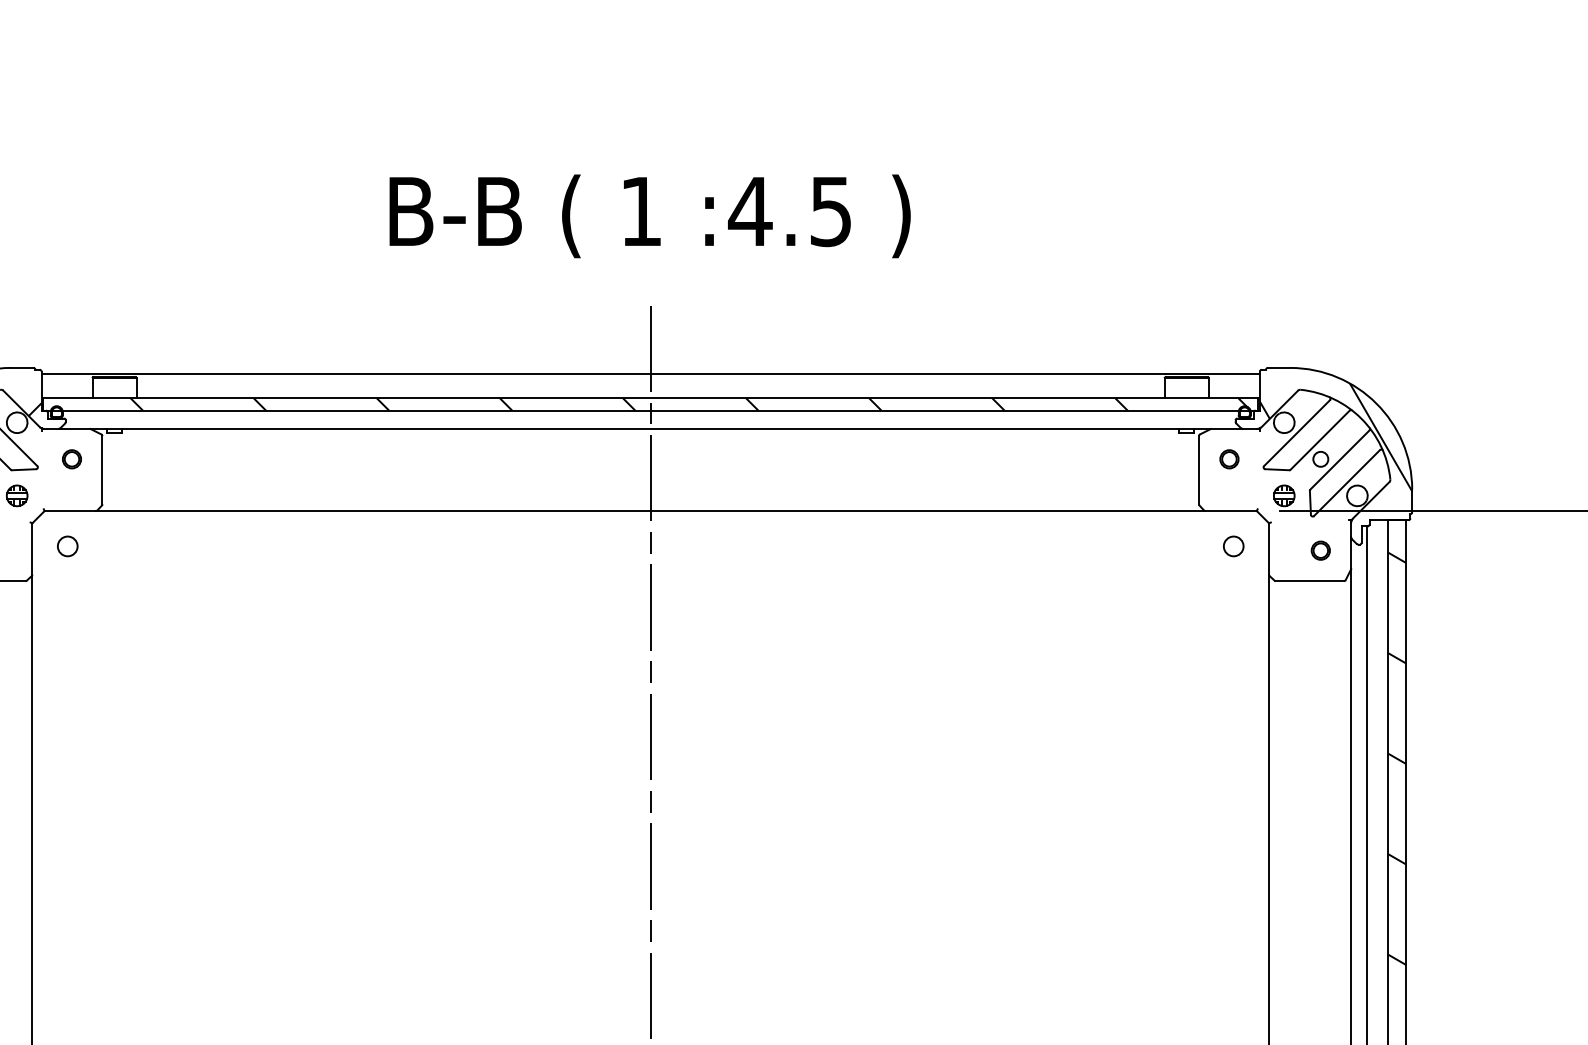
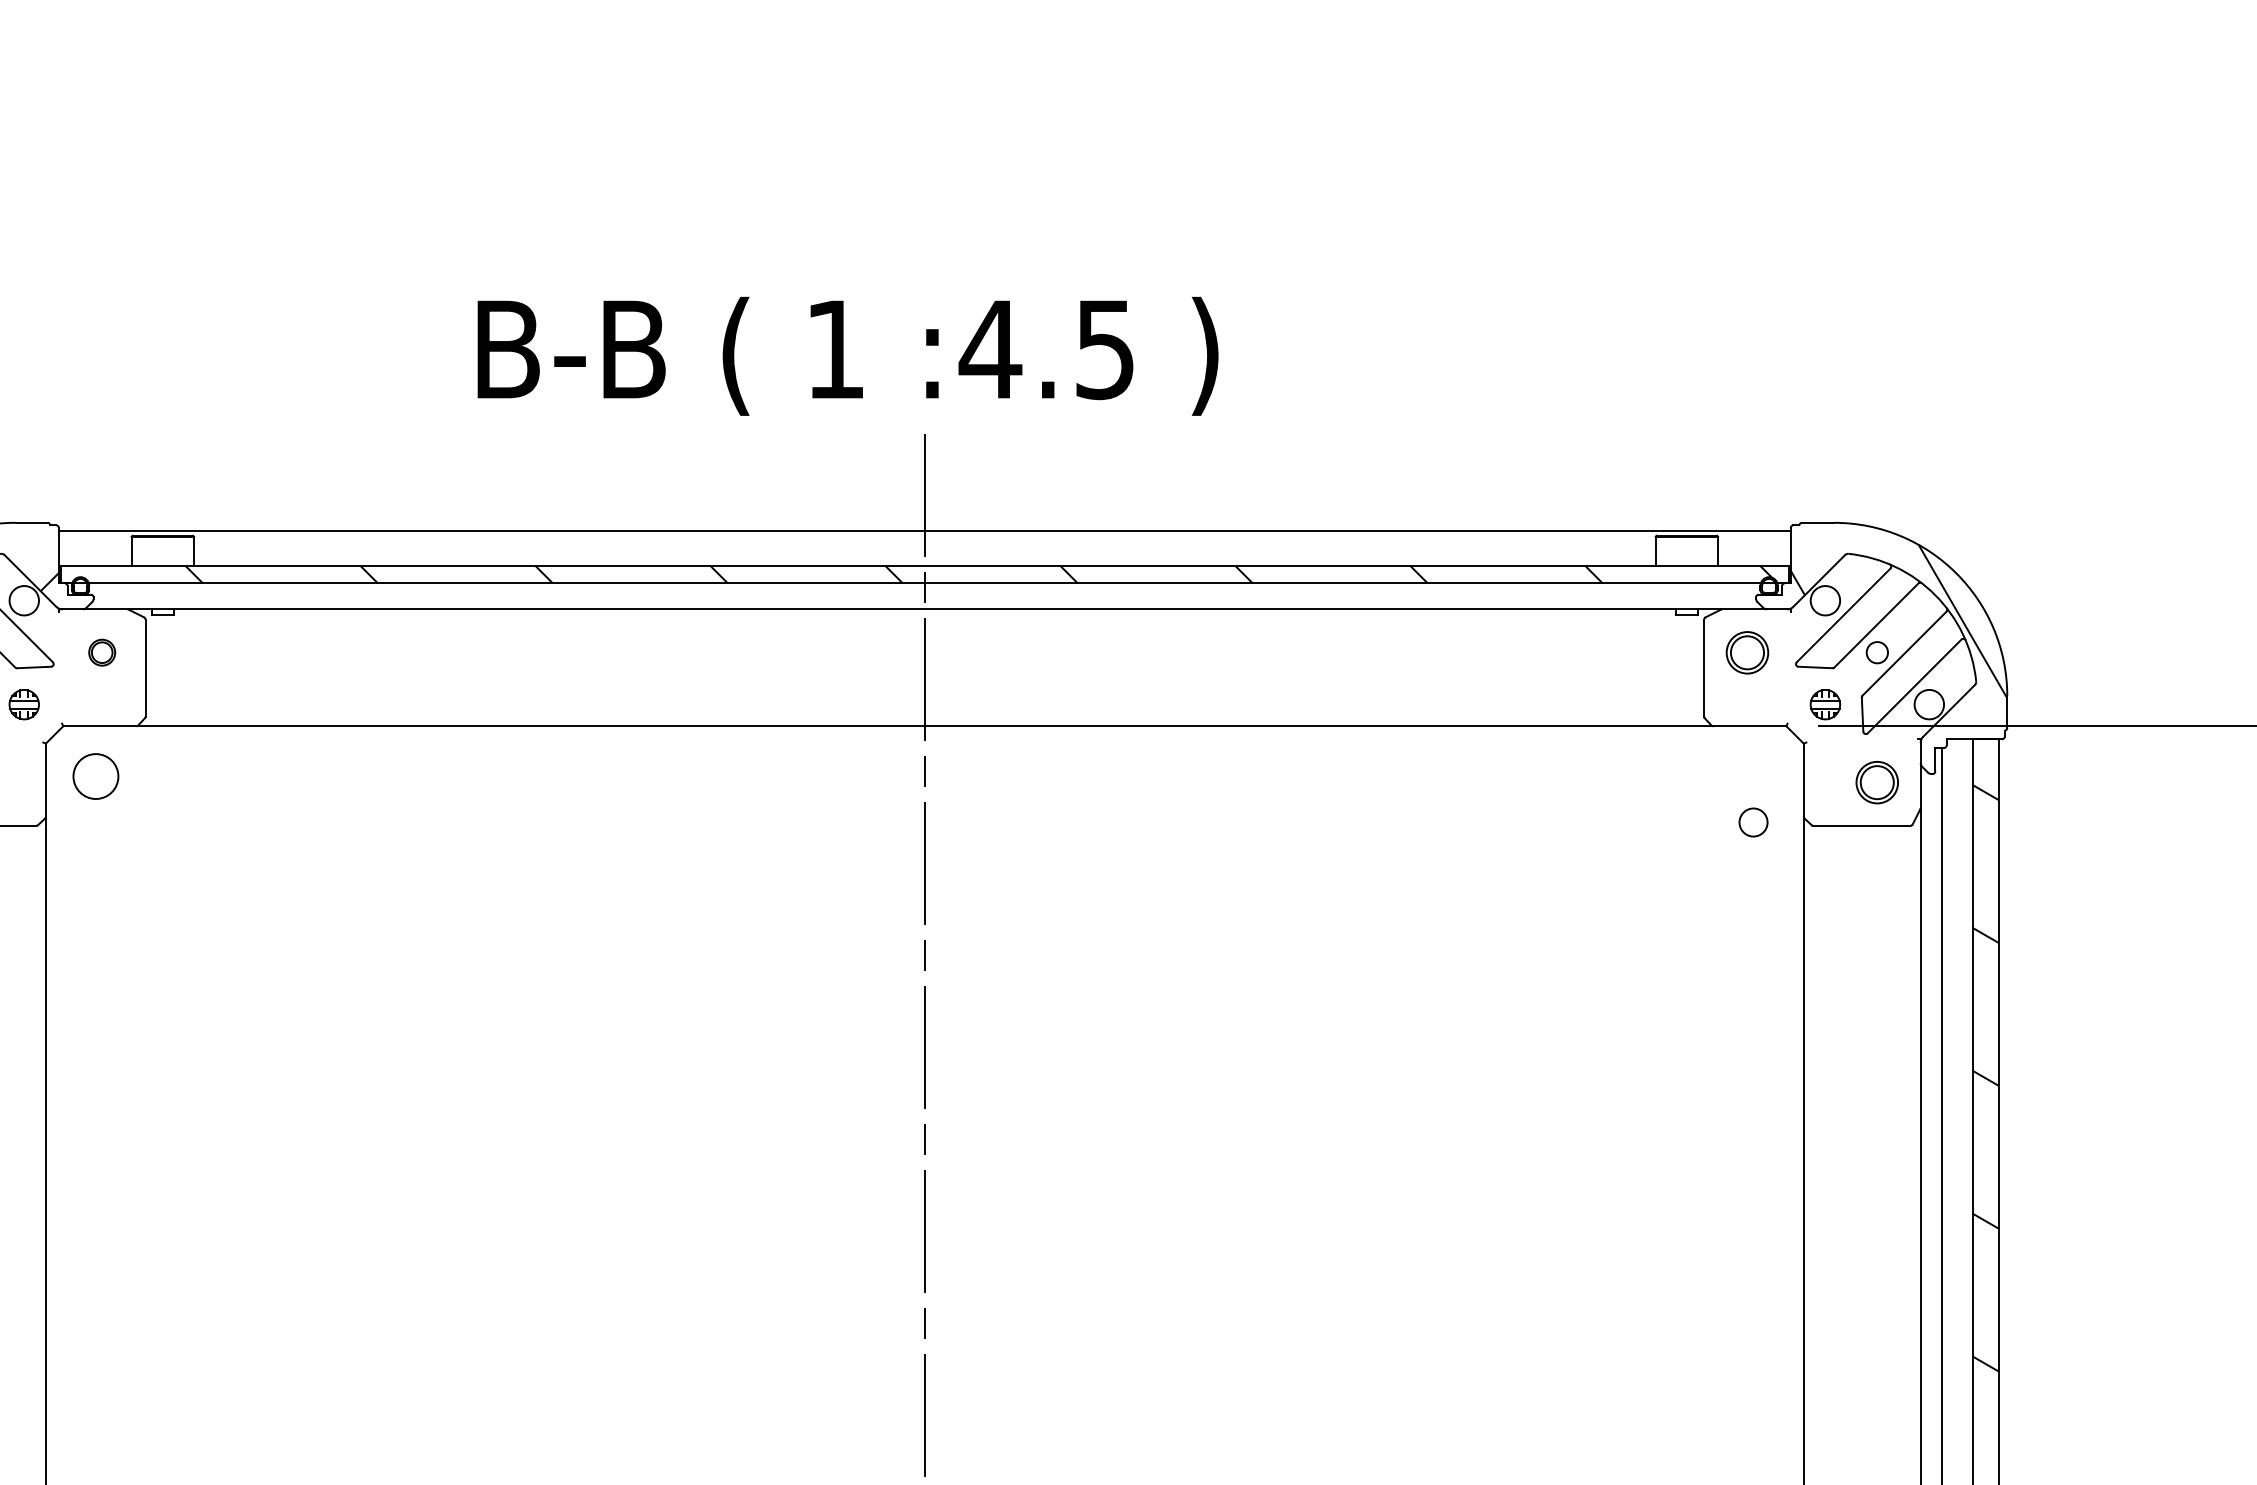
text: (649, 215) -> (847, 355), moved
part: (1229, 459) -> (1747, 652), size x1.6
circle: (67, 546) -> (96, 776), size x1.6
circle: (1233, 546) -> (1753, 822), moved
part: (1320, 550) -> (1877, 782), size x1.6

